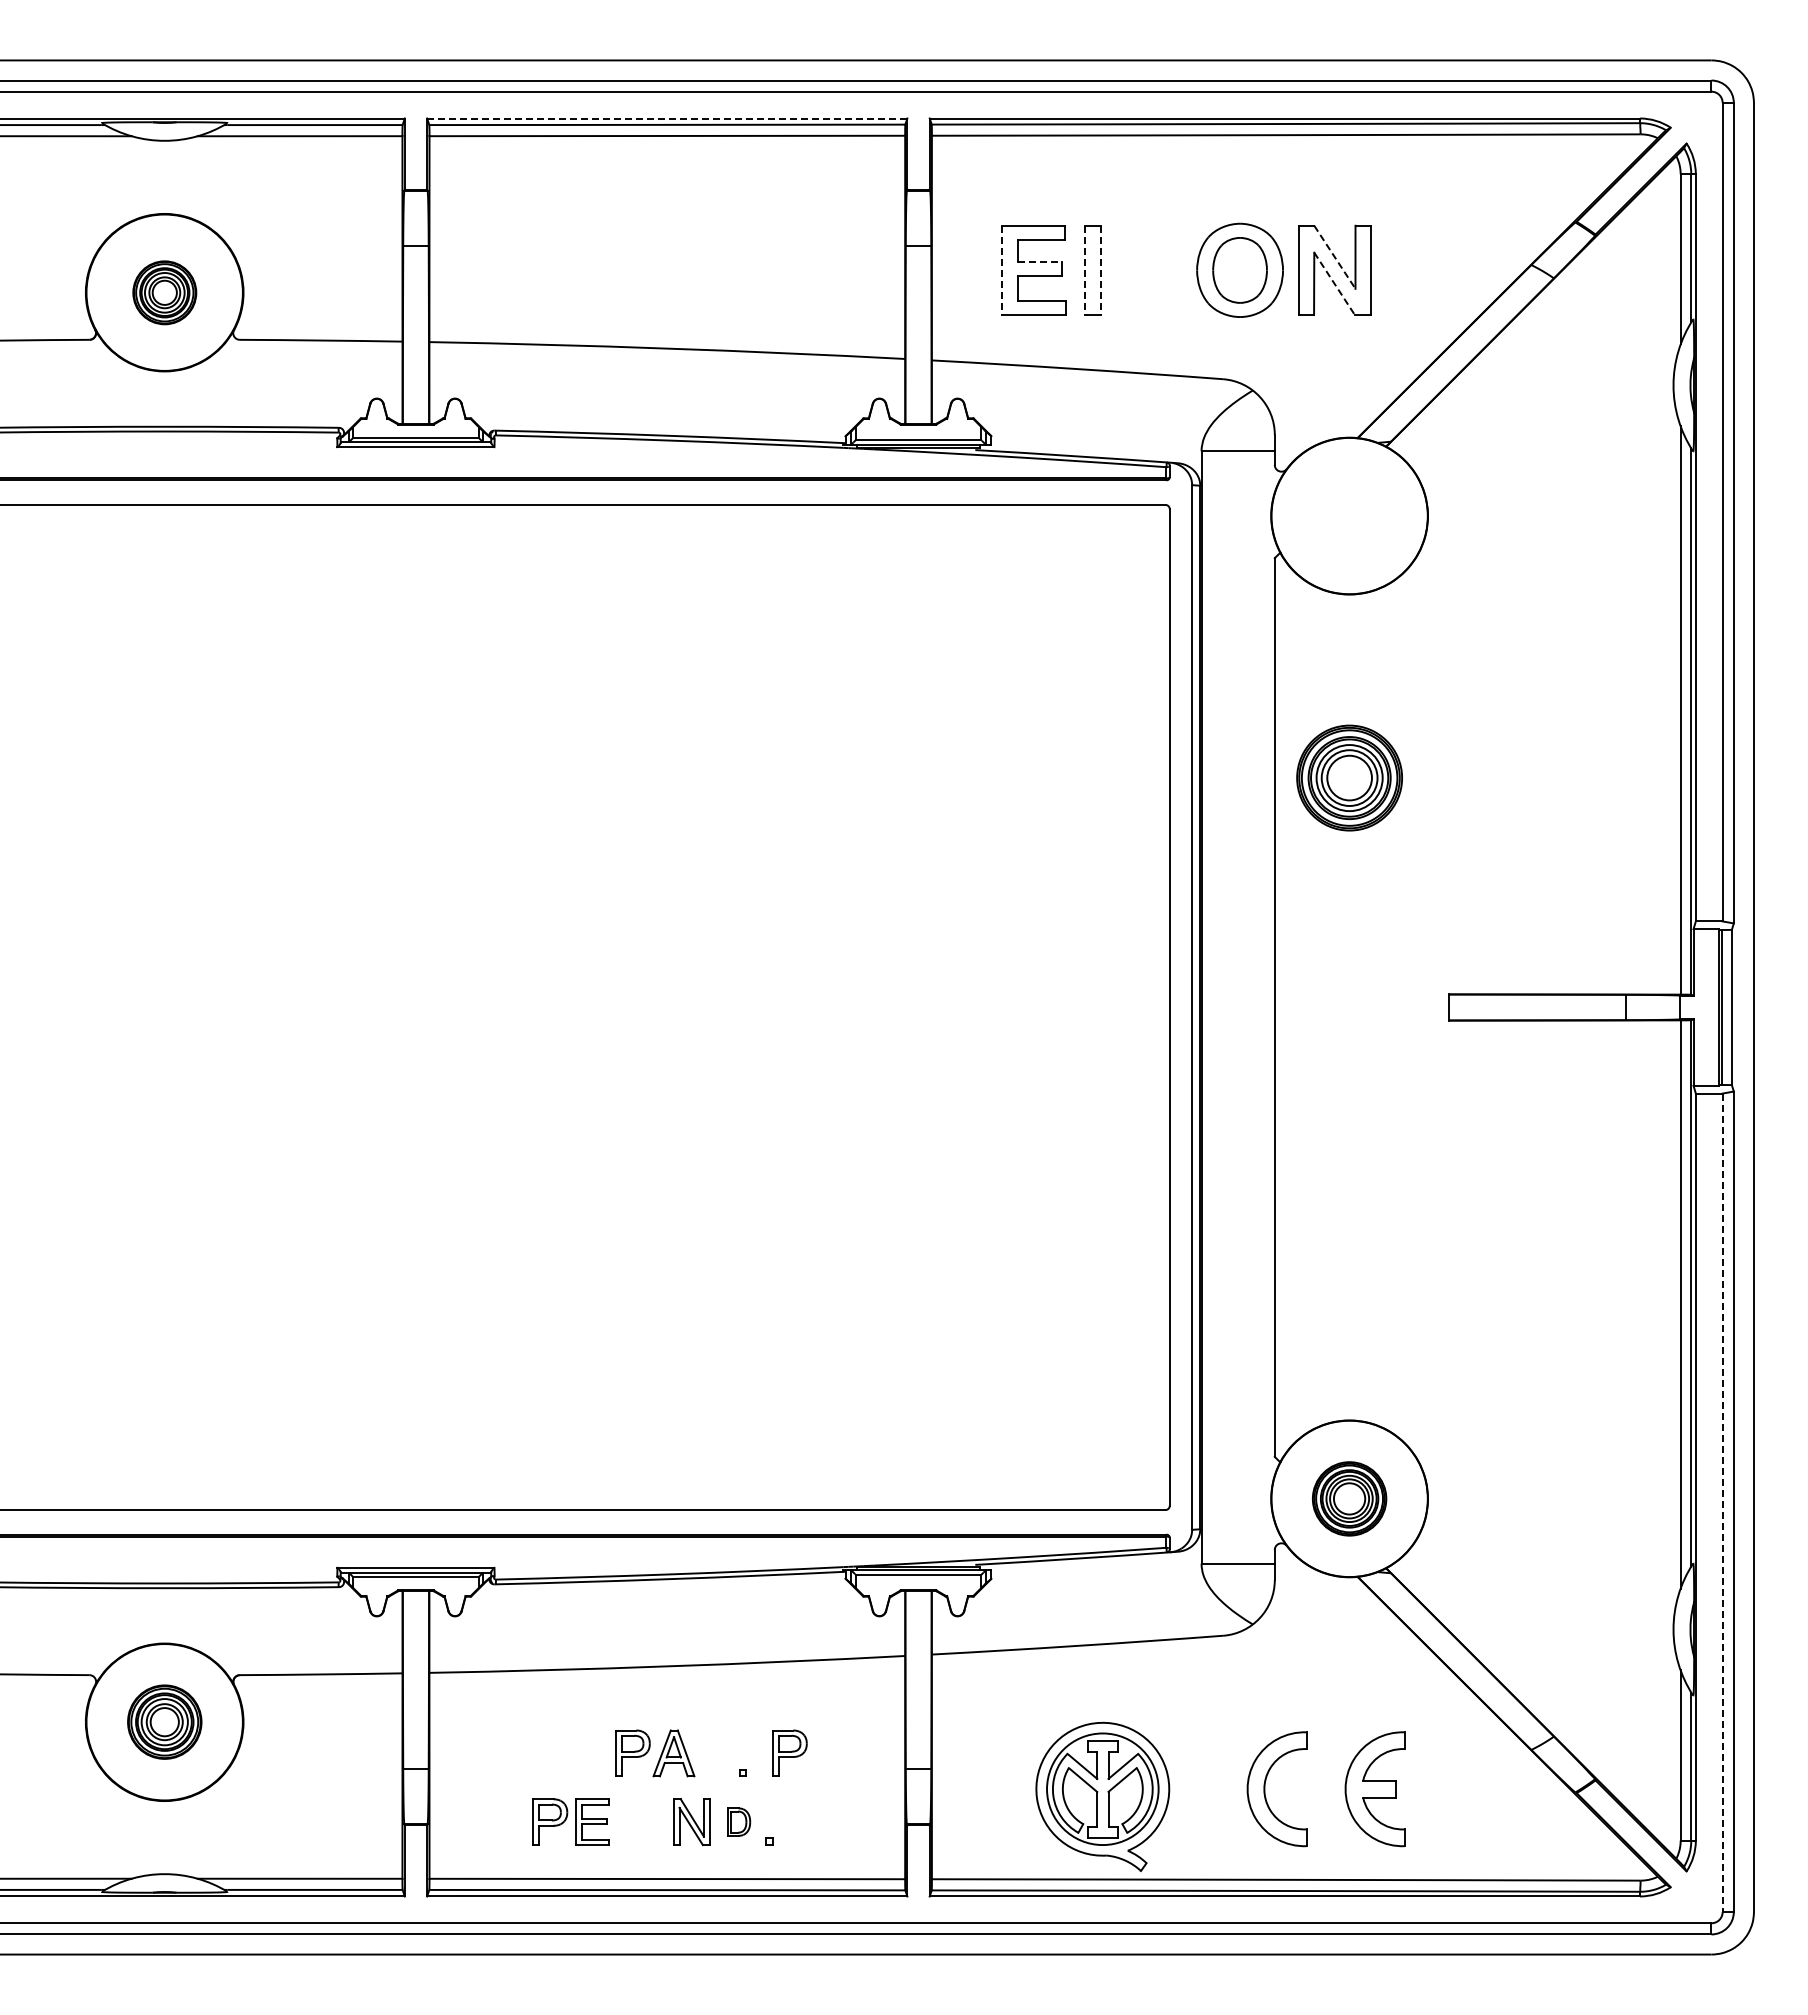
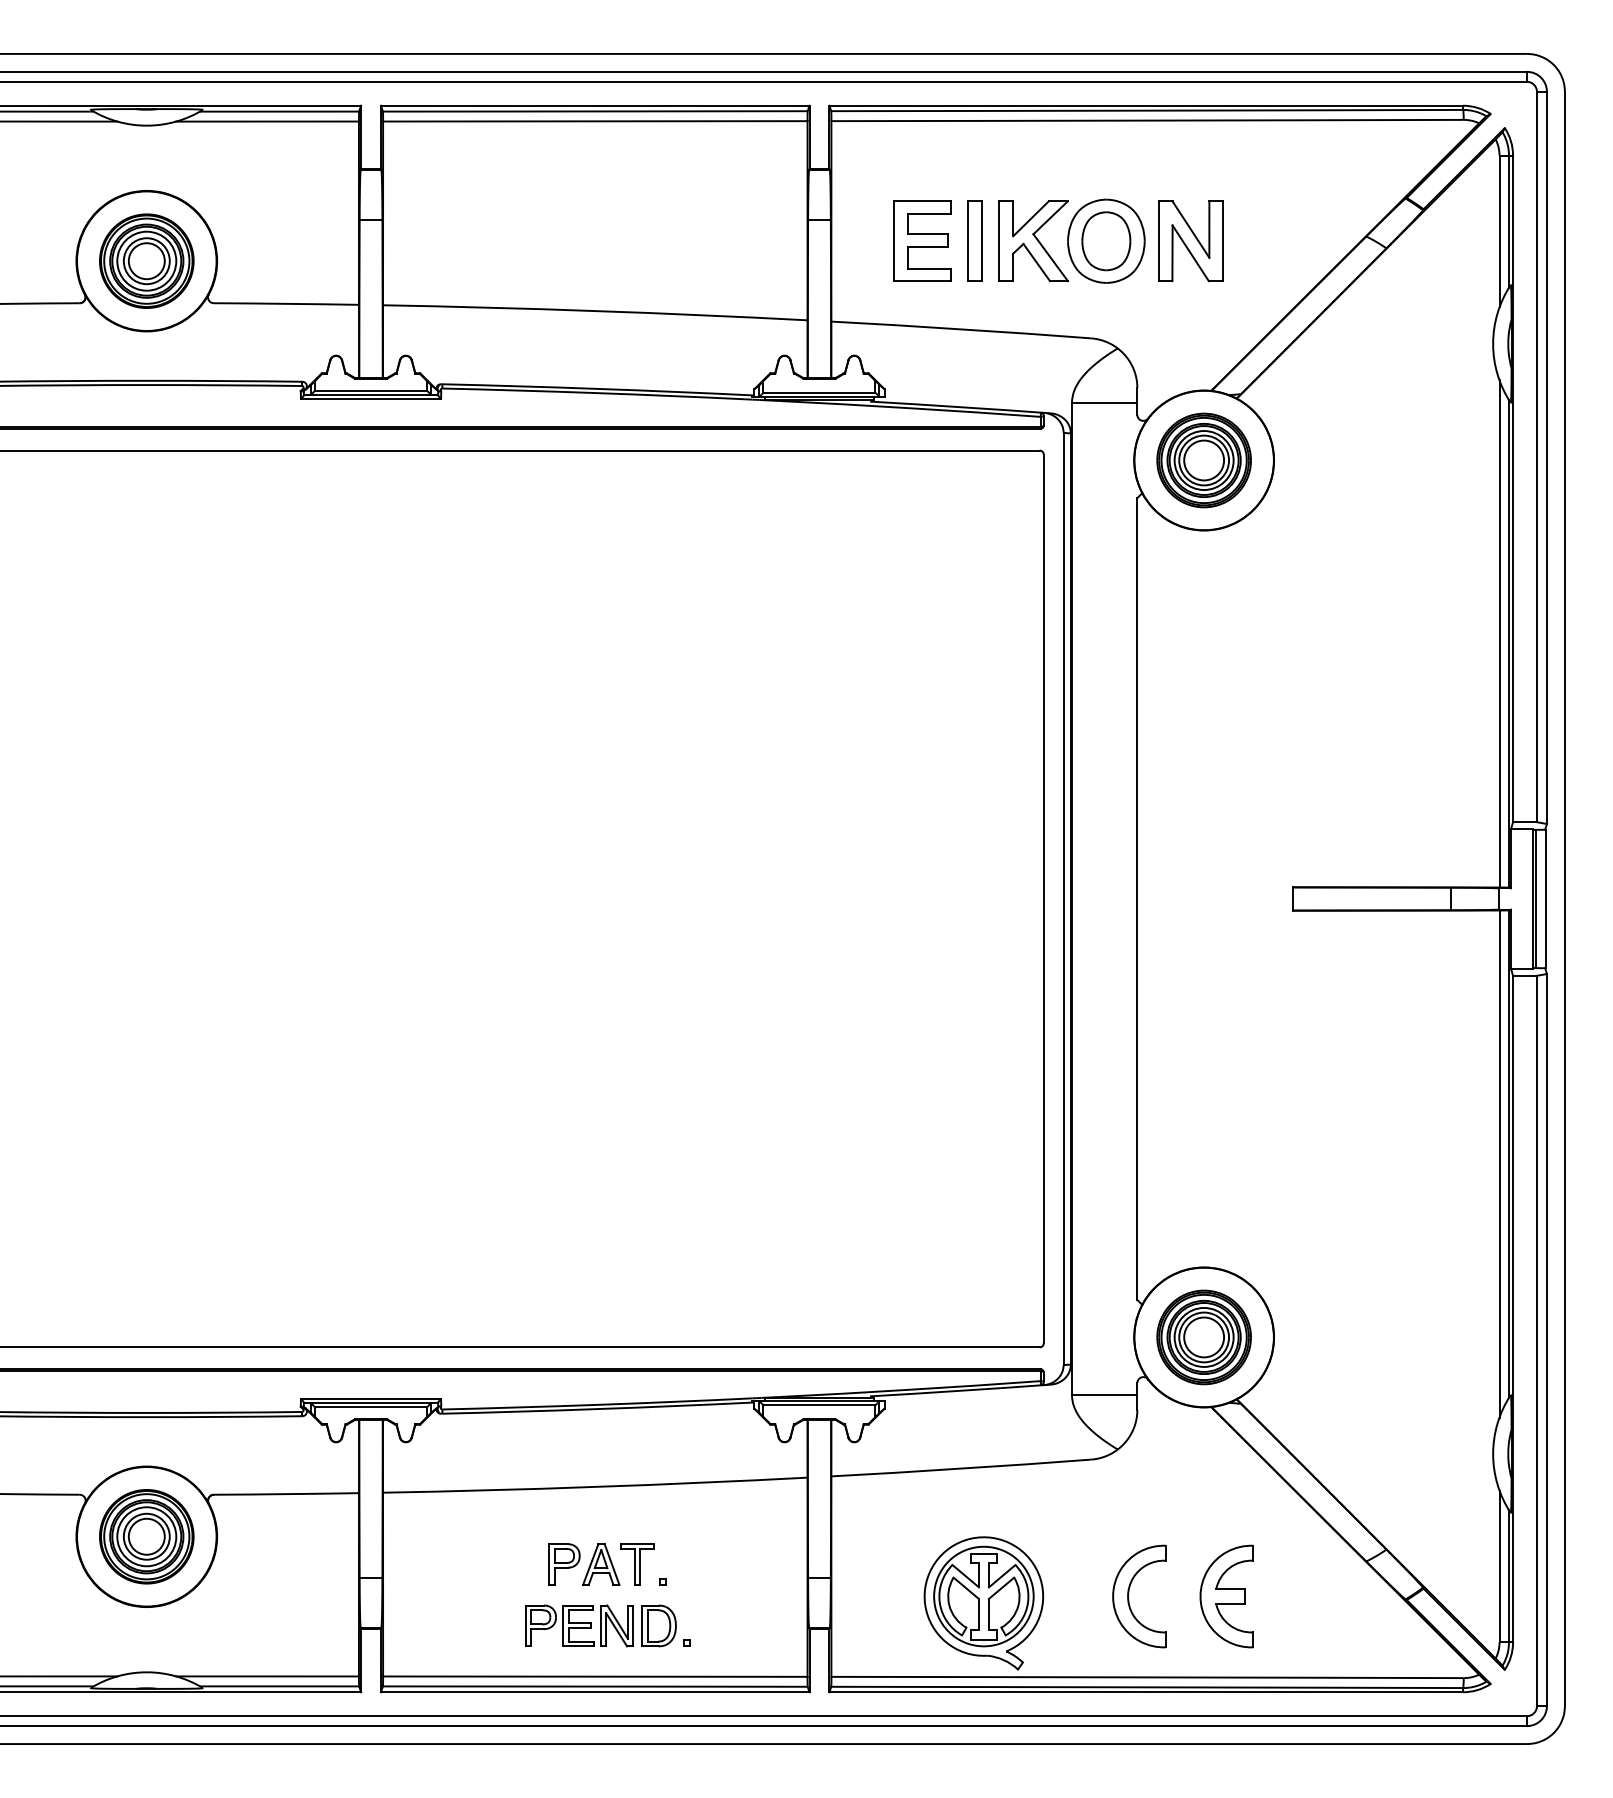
line: (666, 118) -> (594, 105), dashed -> solid
line: (1334, 257) -> (1190, 229), dashed -> solid
line: (1040, 262) -> (928, 234), dashed -> solid
line: (1002, 270) -> (894, 241), dashed -> solid
line: (1084, 270) -> (967, 241), dashed -> solid
line: (1100, 270) -> (981, 241), dashed -> solid
part: (1158, 270) -> (1033, 241), added
line: (1334, 284) -> (1190, 253), dashed -> solid
part: (164, 292) -> (146, 261), size x1.67
part: (1349, 777) -> (1204, 459), moved
part: (1349, 1498) -> (1204, 1337), size x1.43
line: (1722, 1503) -> (1536, 1341), dashed -> solid
part: (164, 1721) -> (146, 1536), size x1.43
part: (789, 1752) -> (704, 1563), removed
part: (714, 1753) -> (637, 1564), added
part: (570, 1821) -> (558, 1625), moved
part: (738, 1821) -> (658, 1625), size x1.67

